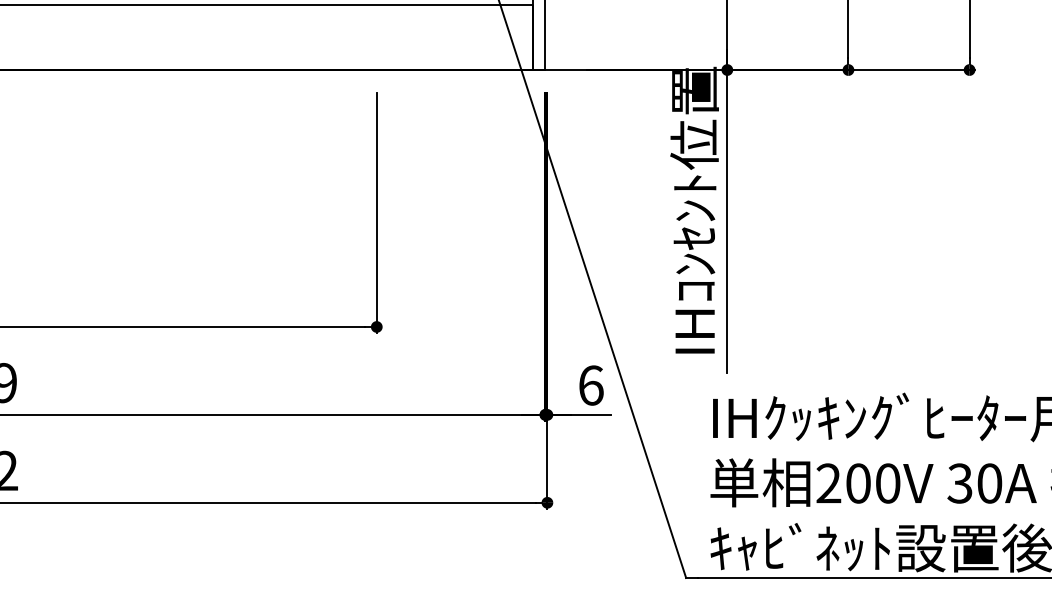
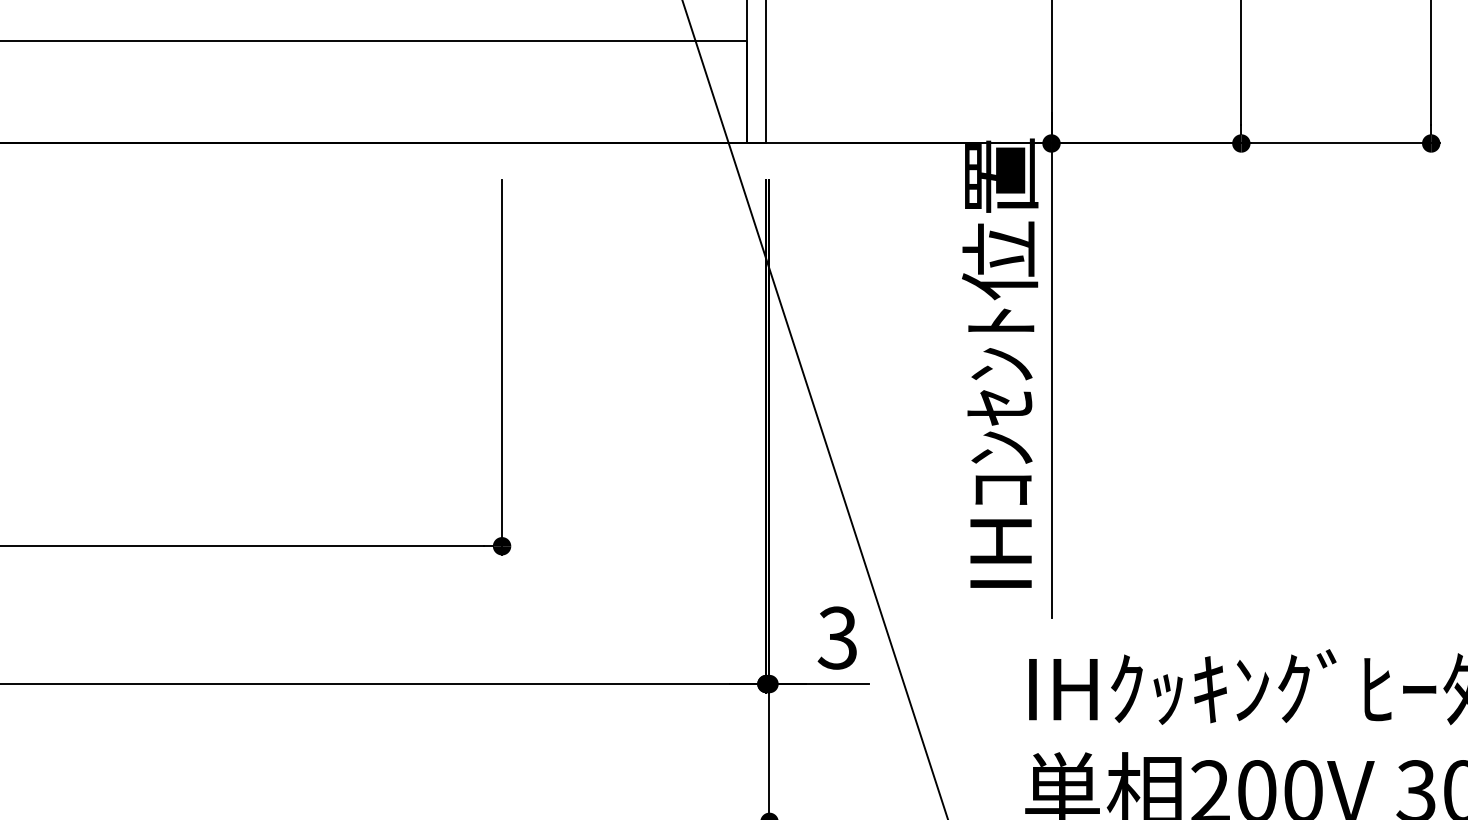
text: (590, 385) -> (837, 637), 6 -> 3

